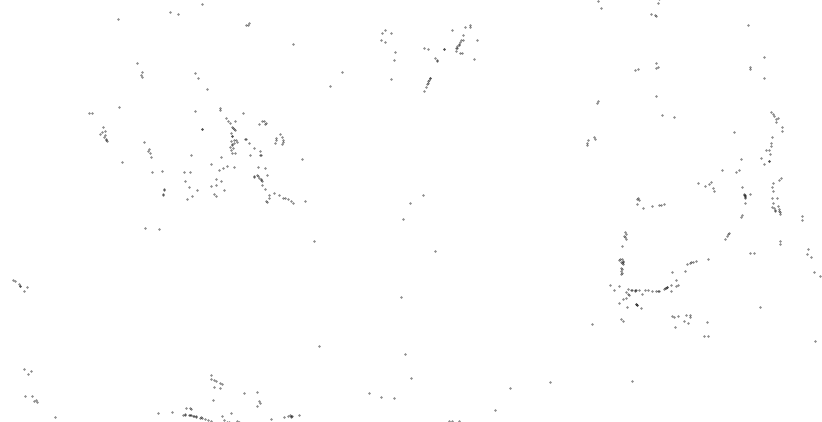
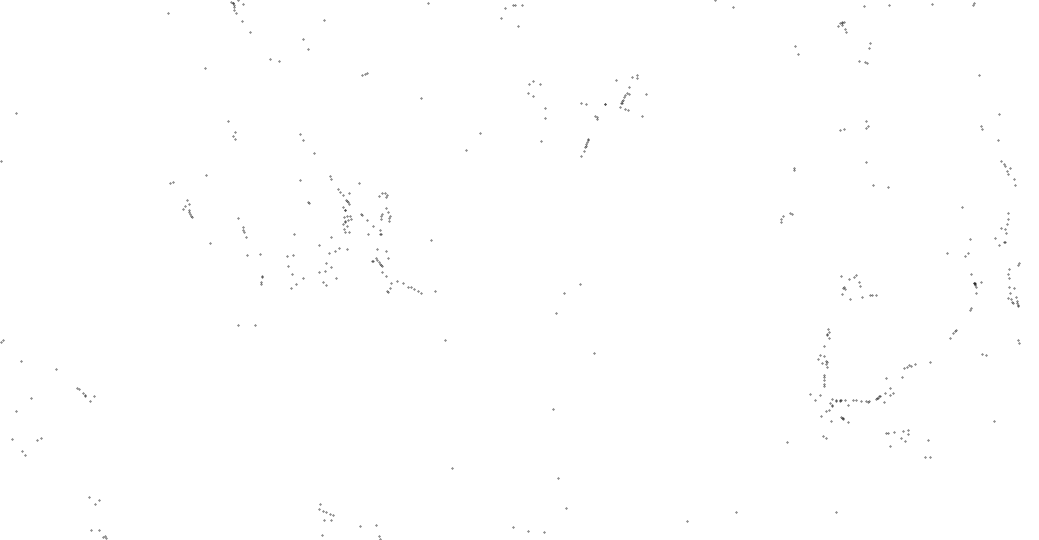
part: (776, 121) -> (1008, 173), moved
part: (279, 138) -> (385, 214), moved
part: (706, 186) -> (850, 280), moved
part: (620, 265) -> (822, 370), size x1.67

